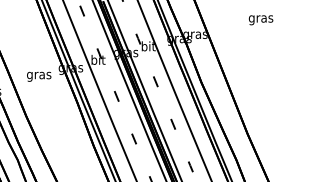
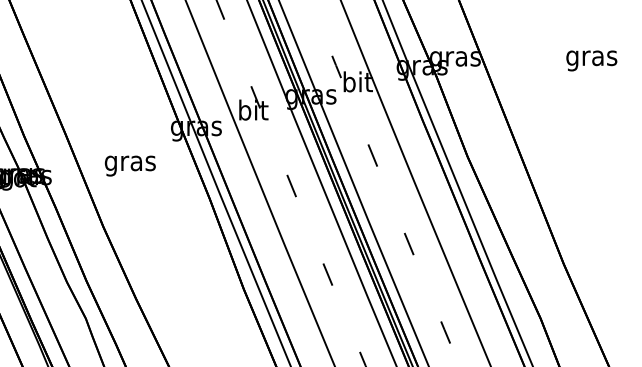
text: (260, 20) -> (590, 61), moved
text: (39, 76) -> (131, 165), moved

